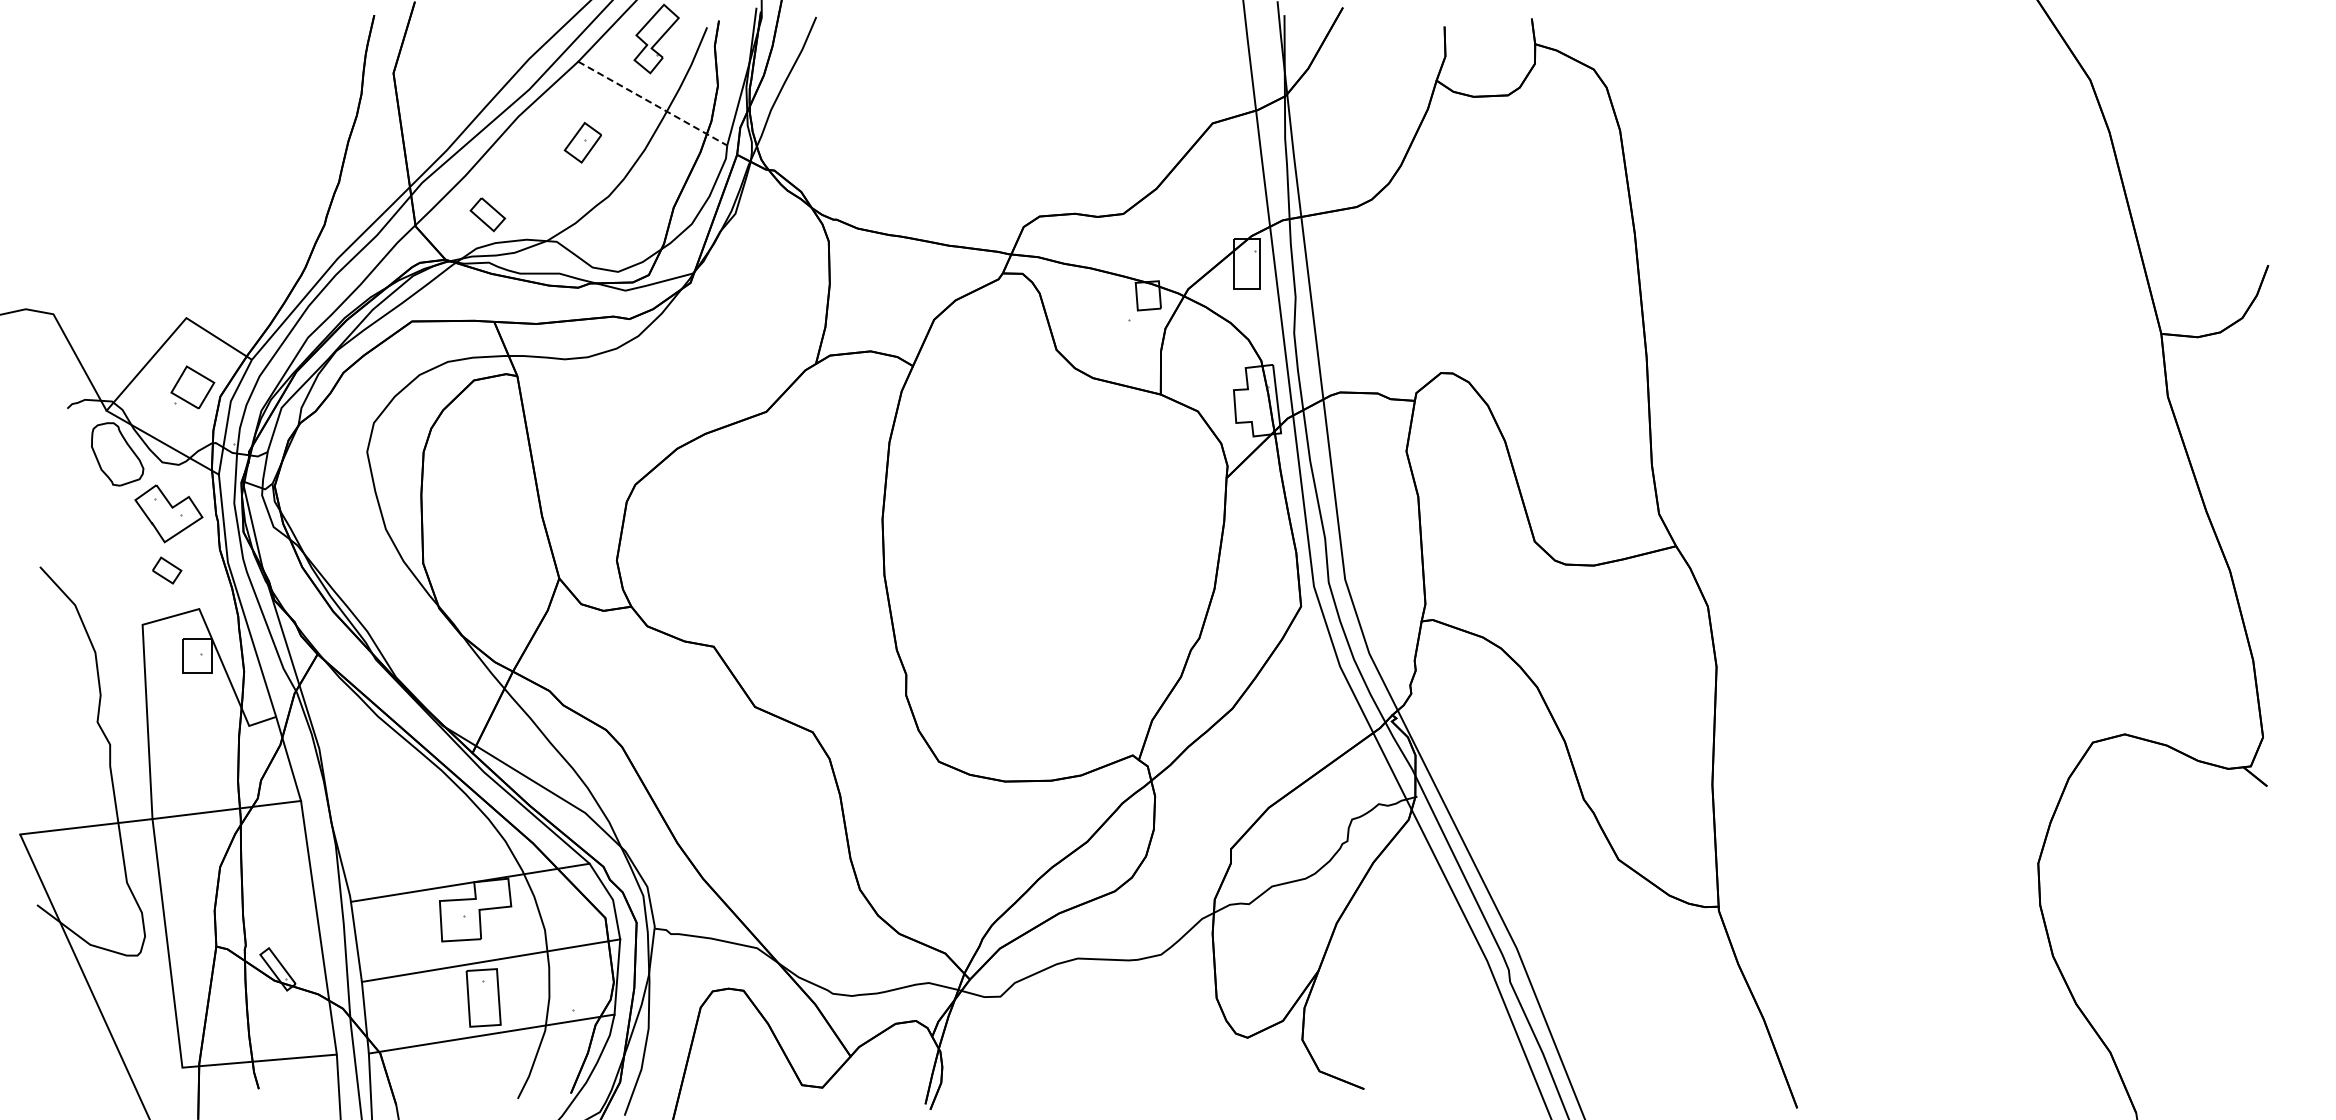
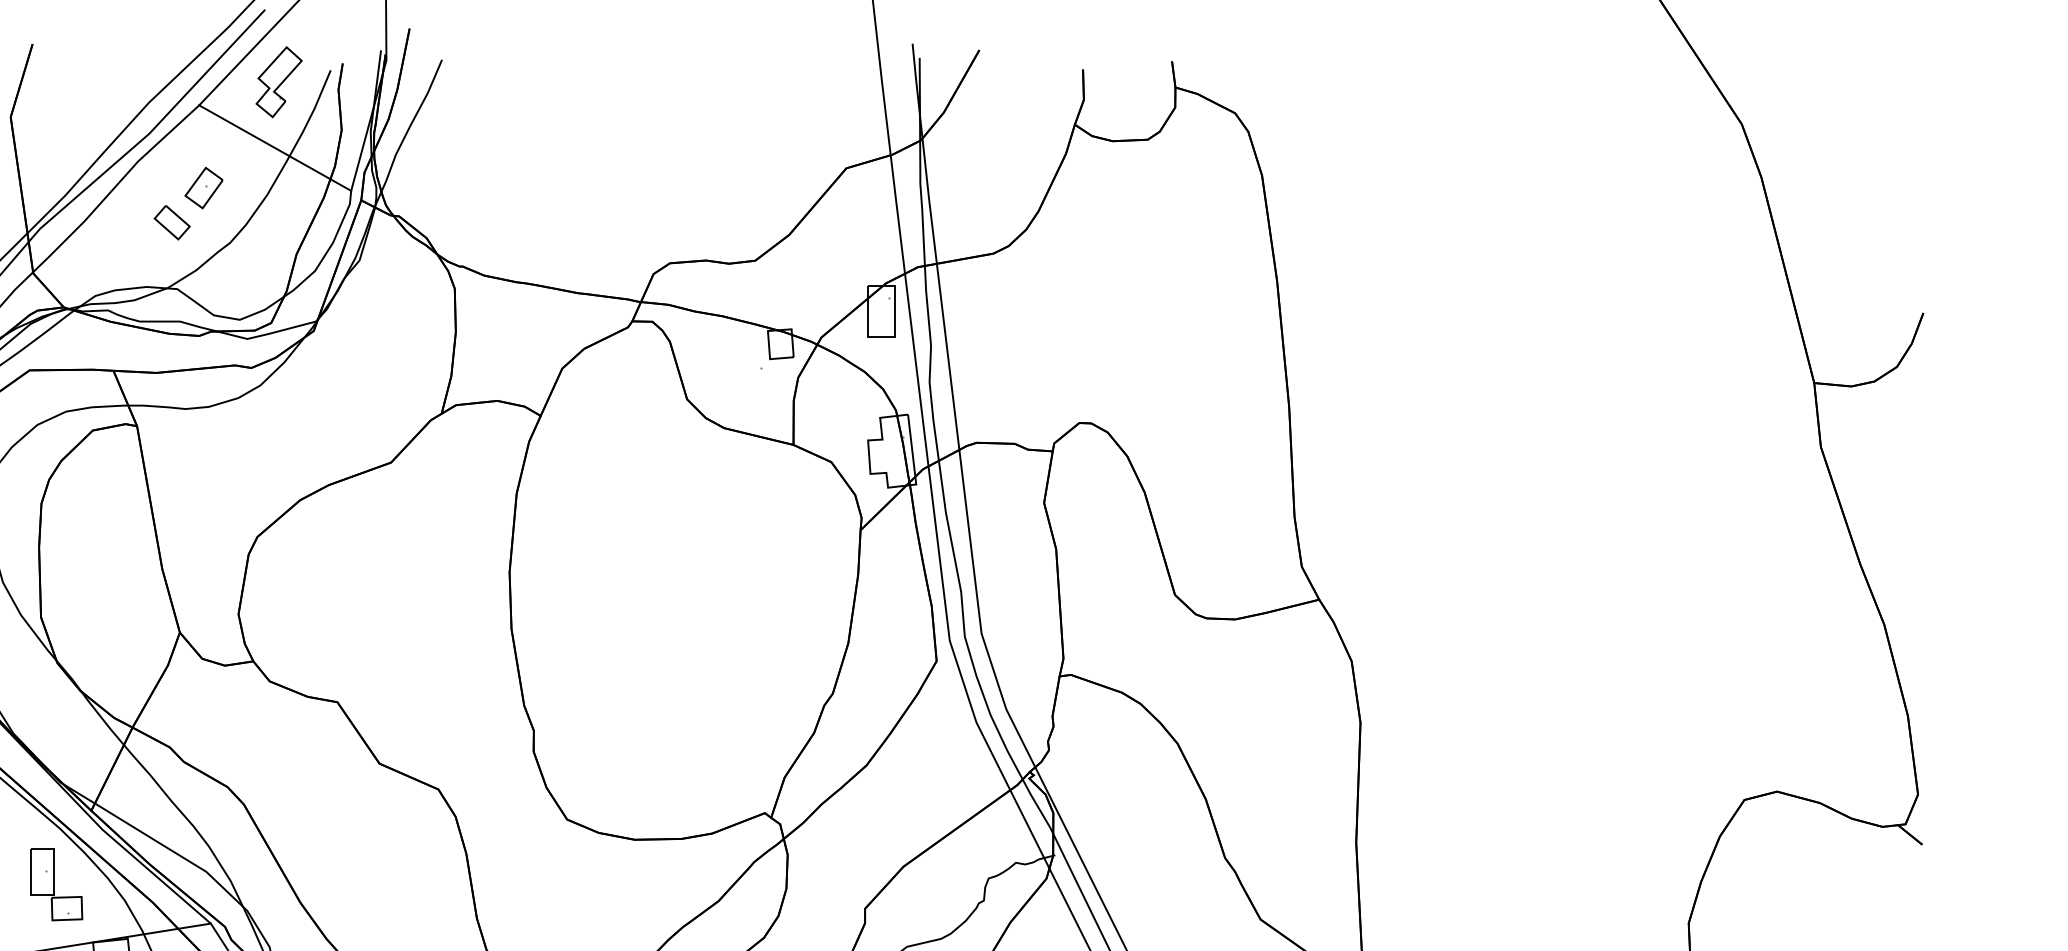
line: (653, 103) -> (275, 148), dashed -> solid
part: (487, 214) -> (171, 222), moved
part: (438, 825) -> (56, 884), added

